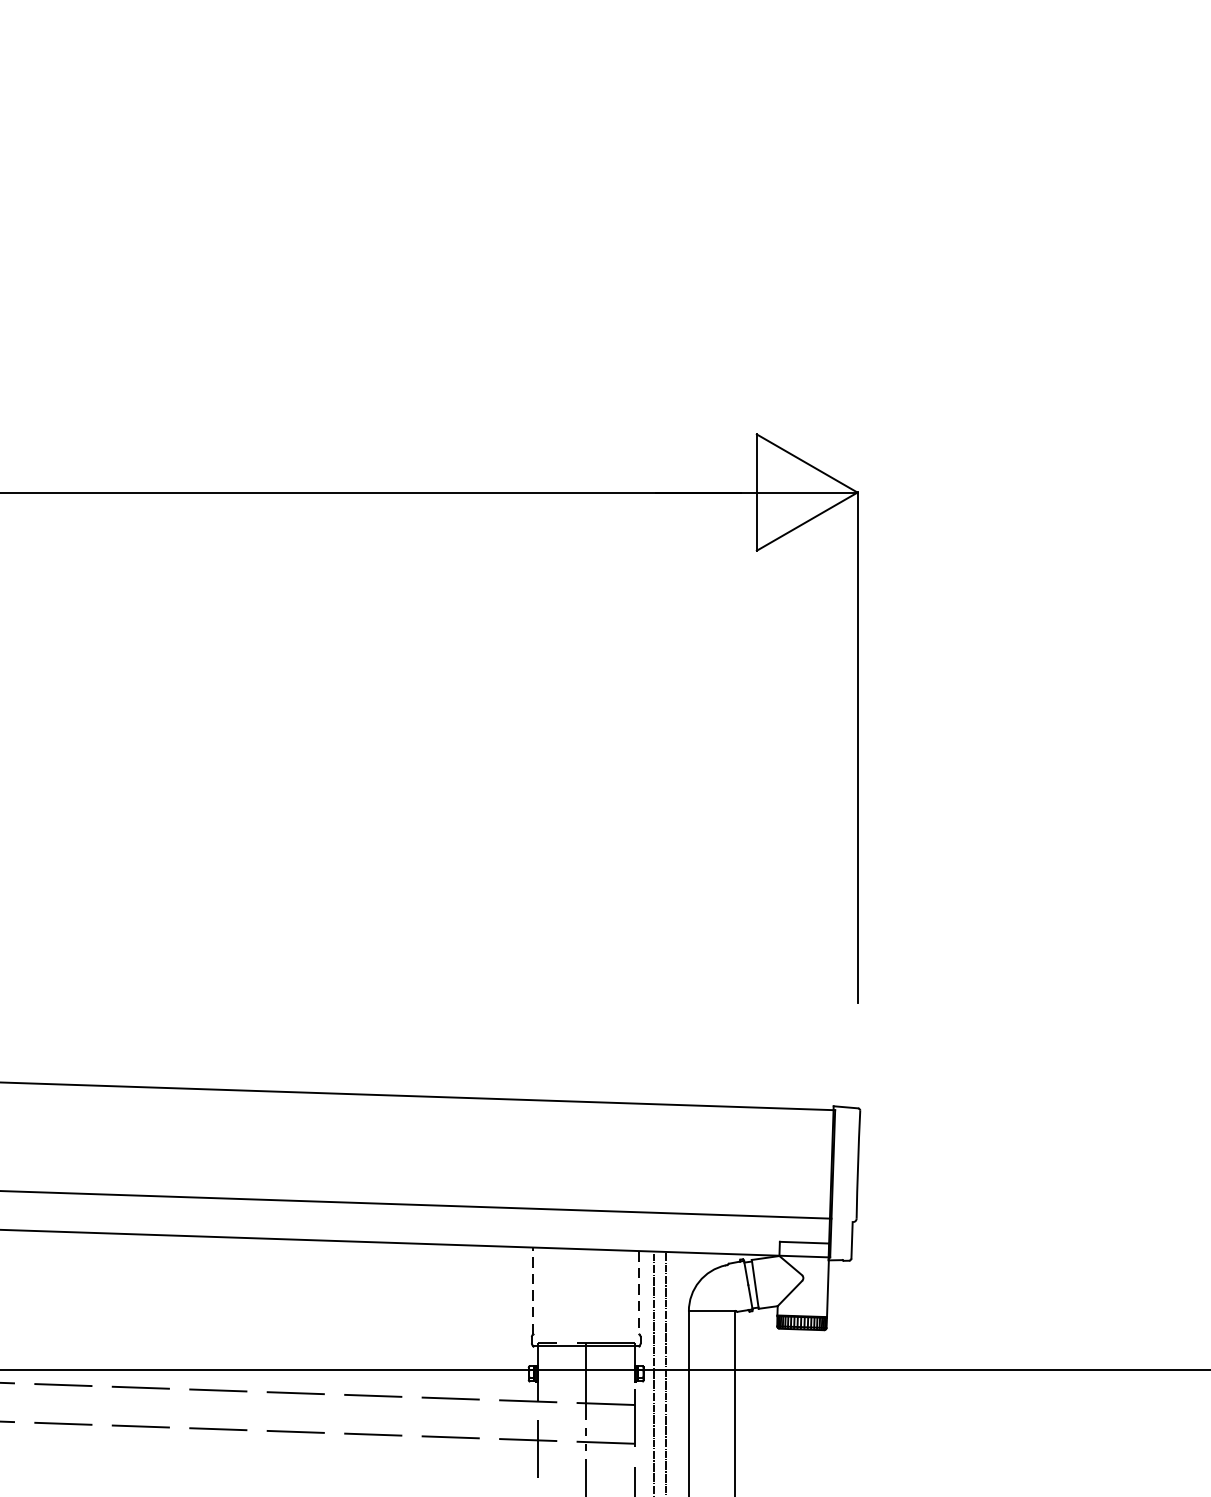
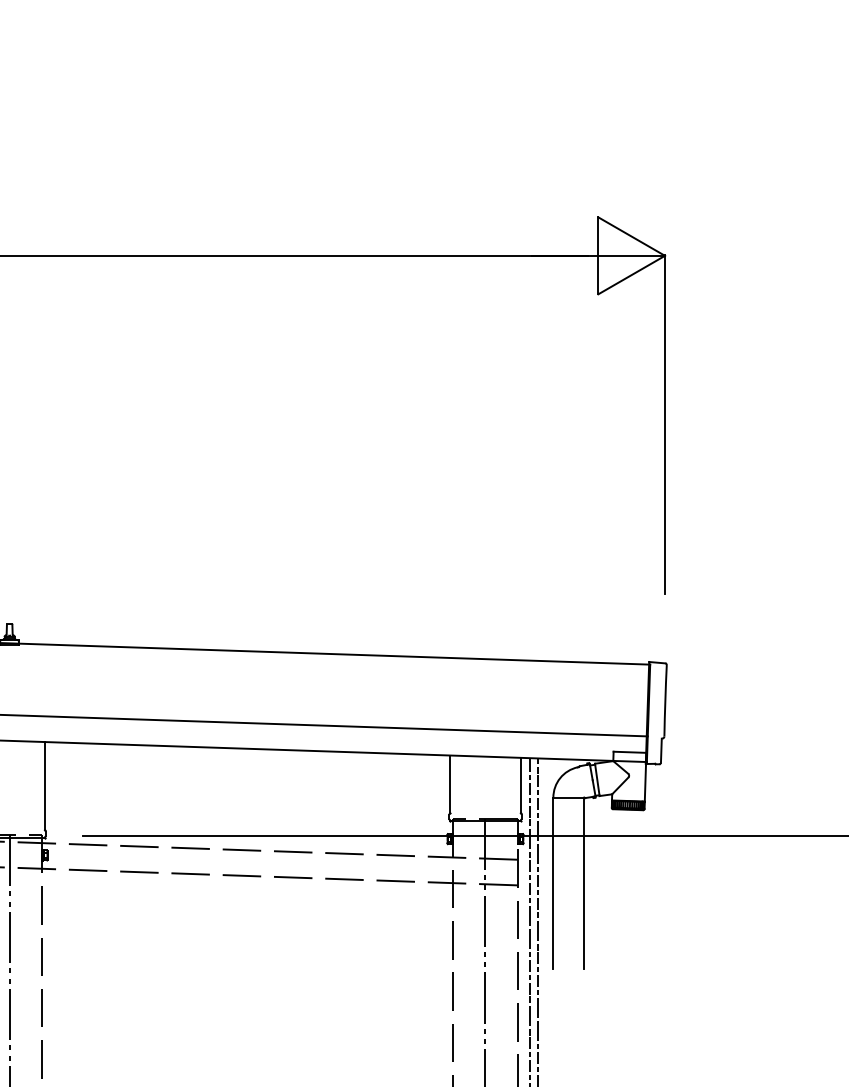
line: (533, 1291) -> (450, 784), dashed -> solid
line: (639, 1292) -> (520, 785), dashed -> solid

